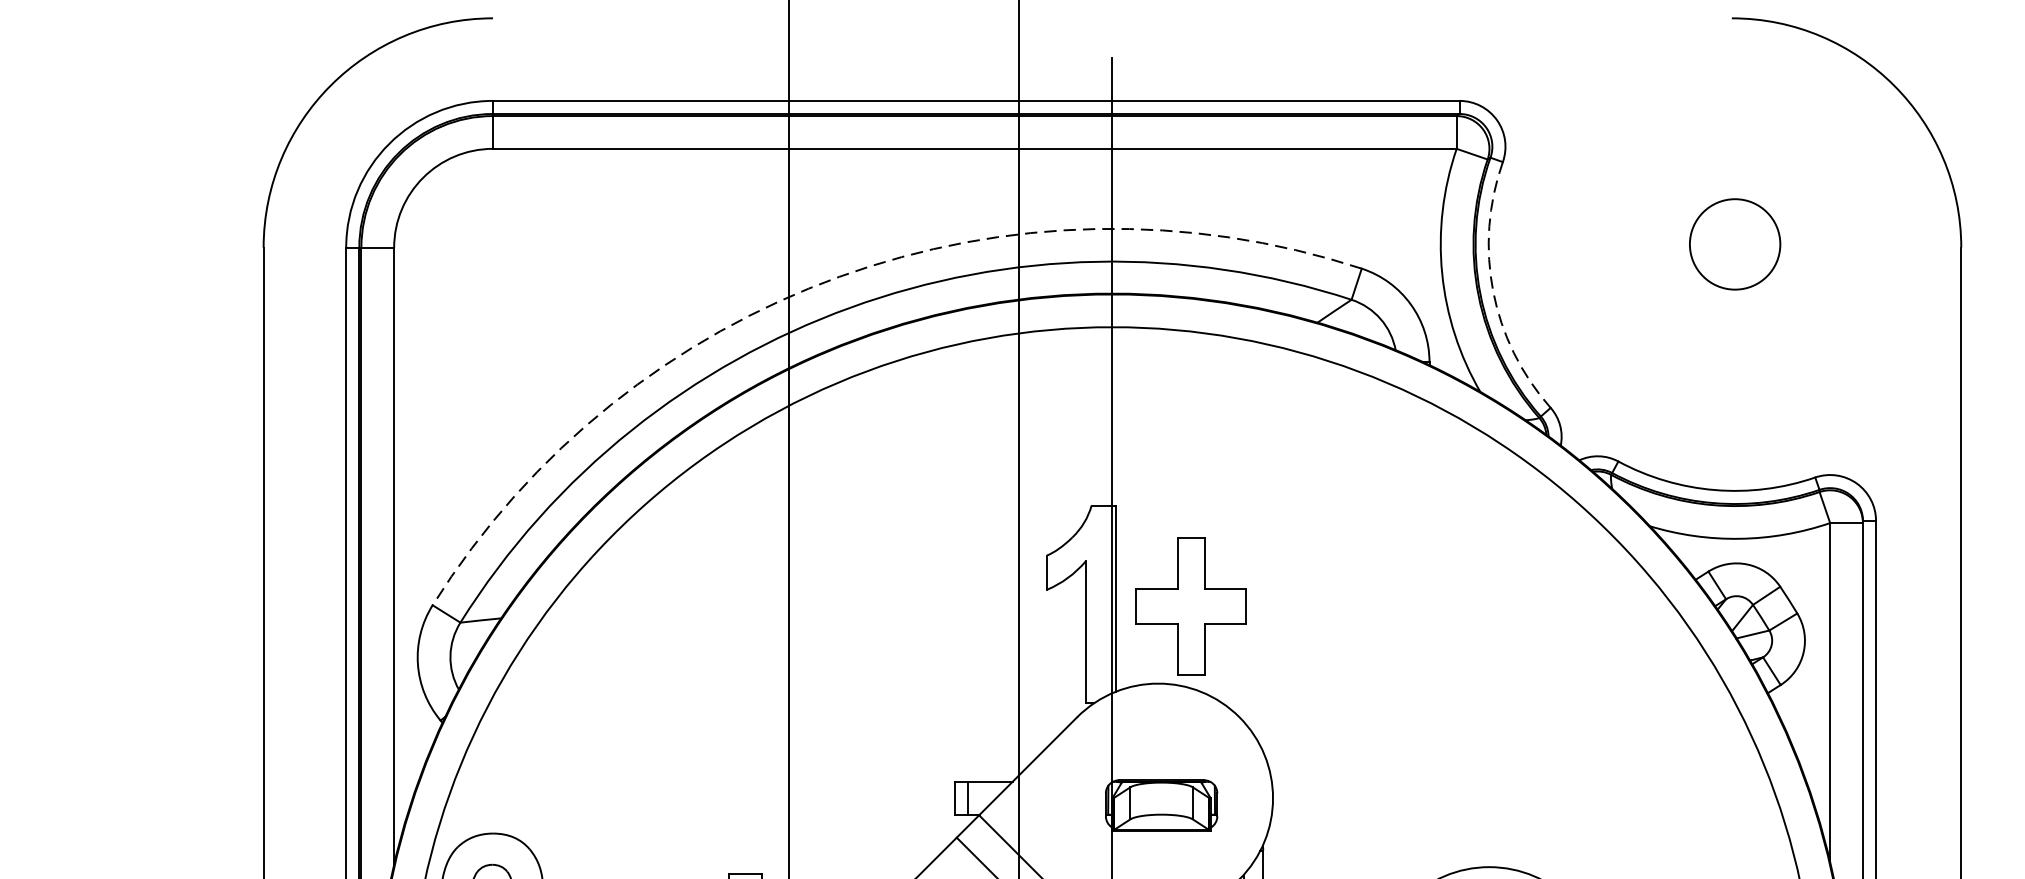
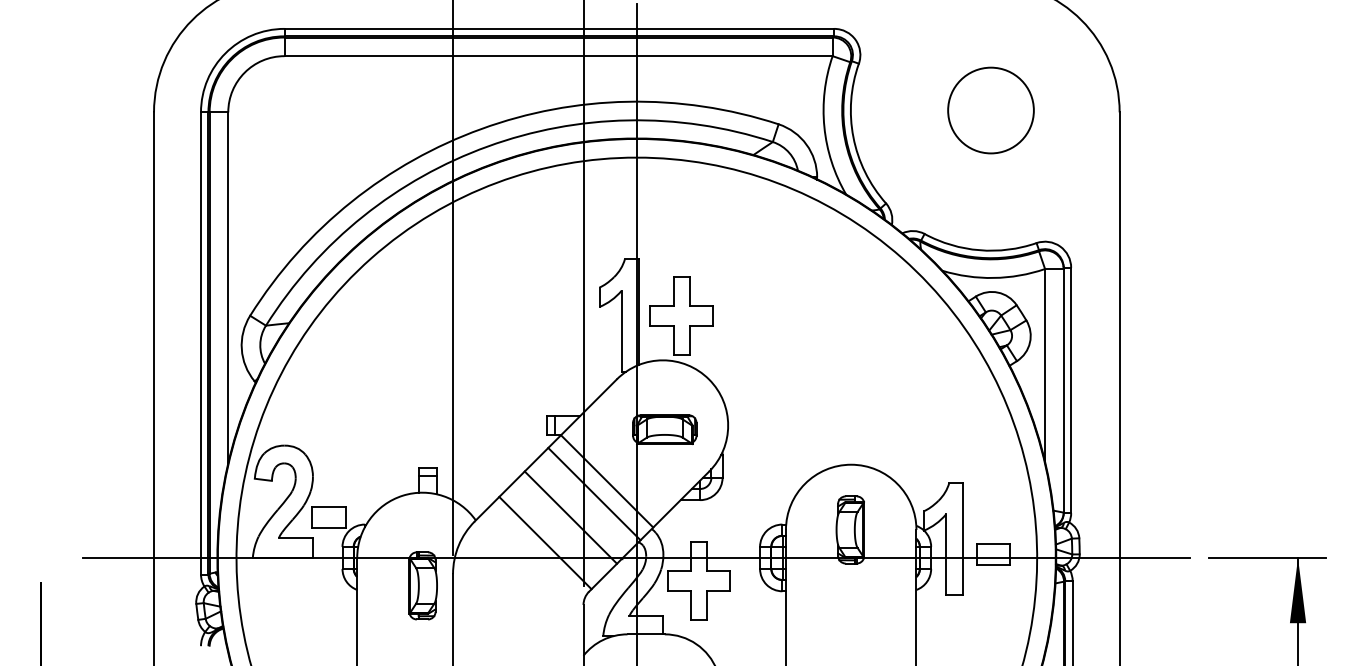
circle: (1734, 244) -> (990, 110), size x1.67
arc: (839, 277) -> (481, 129), dashed -> solid
arc: (1493, 291) -> (853, 137), dashed -> solid

